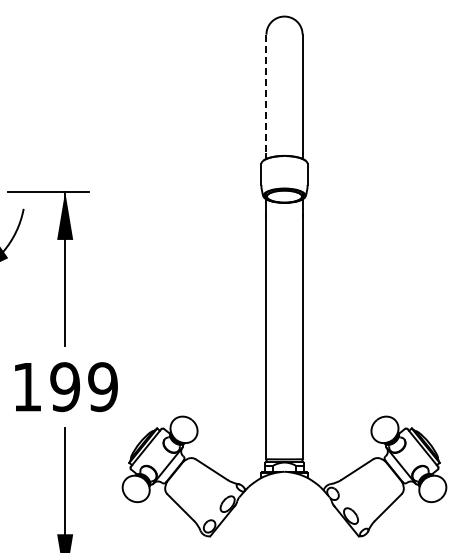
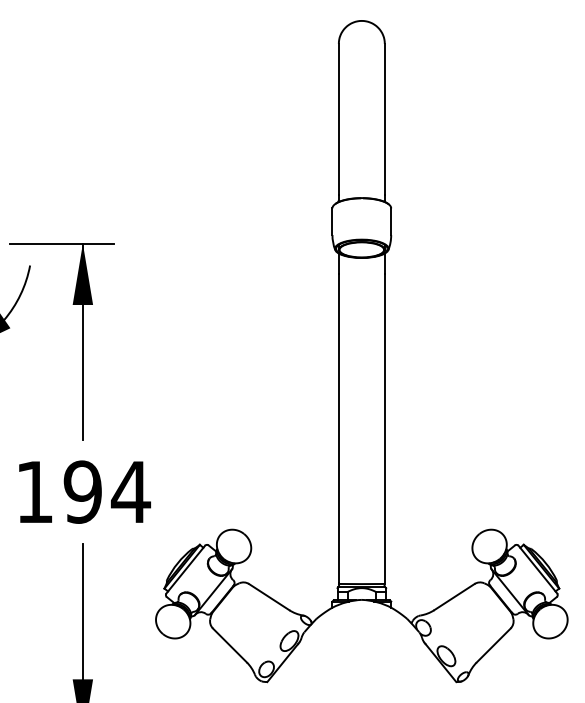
line: (266, 94) -> (338, 120), dashed -> solid
text: (102, 387) -> (130, 492), 199 -> 194

